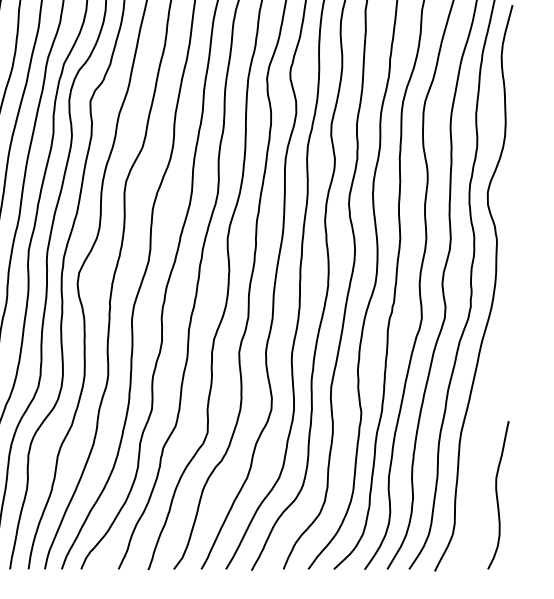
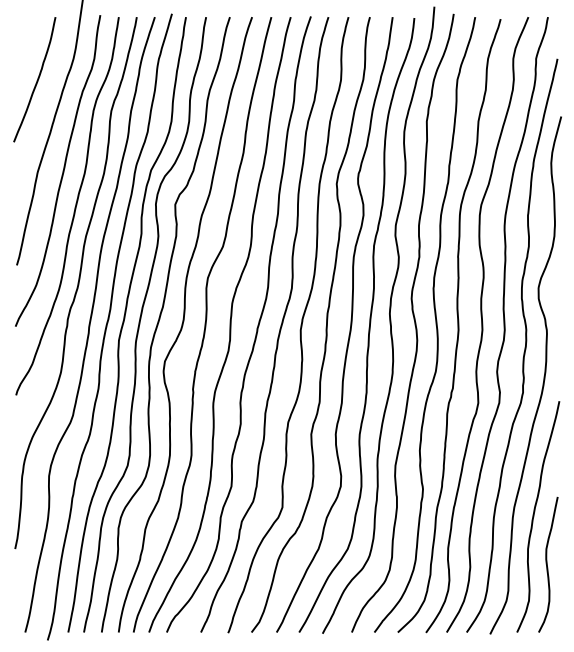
curve: (483, 442) -> (534, 516), added

